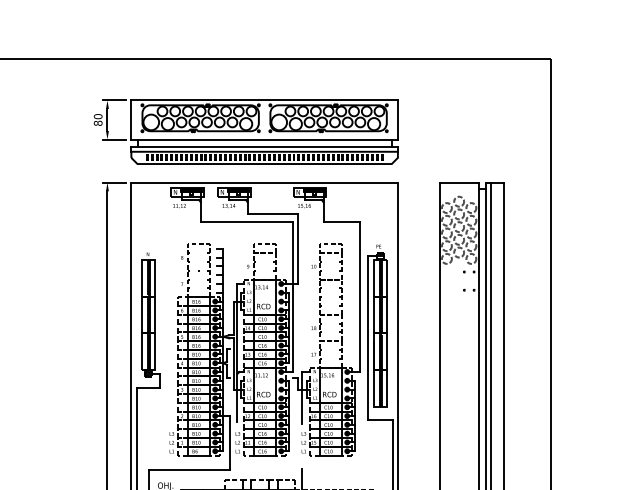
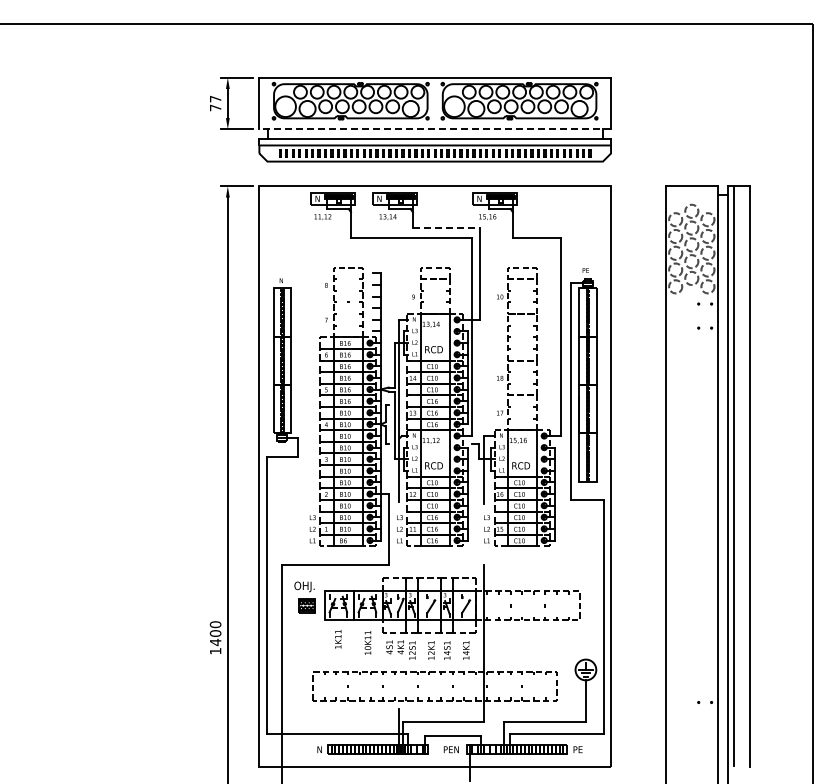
text: (98, 119) -> (215, 103), 80 -> 77
line: (264, 139) -> (435, 129), solid -> dashed
line: (273, 214) -> (446, 228), solid -> dashed

